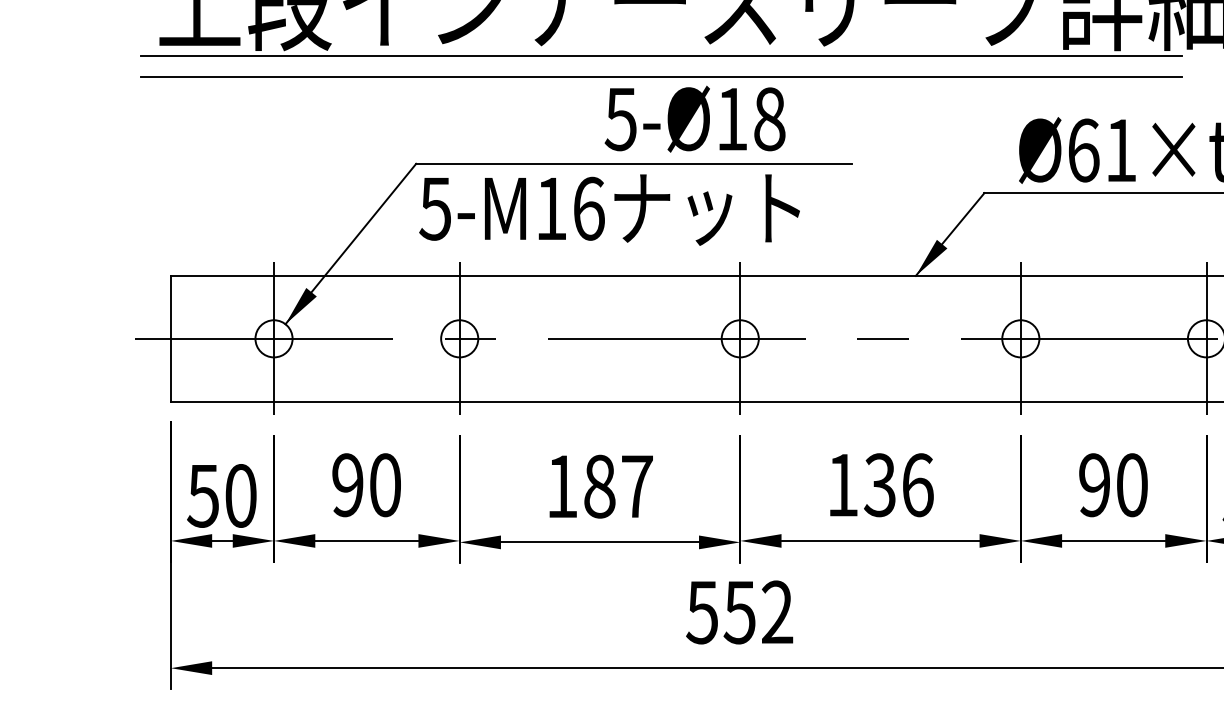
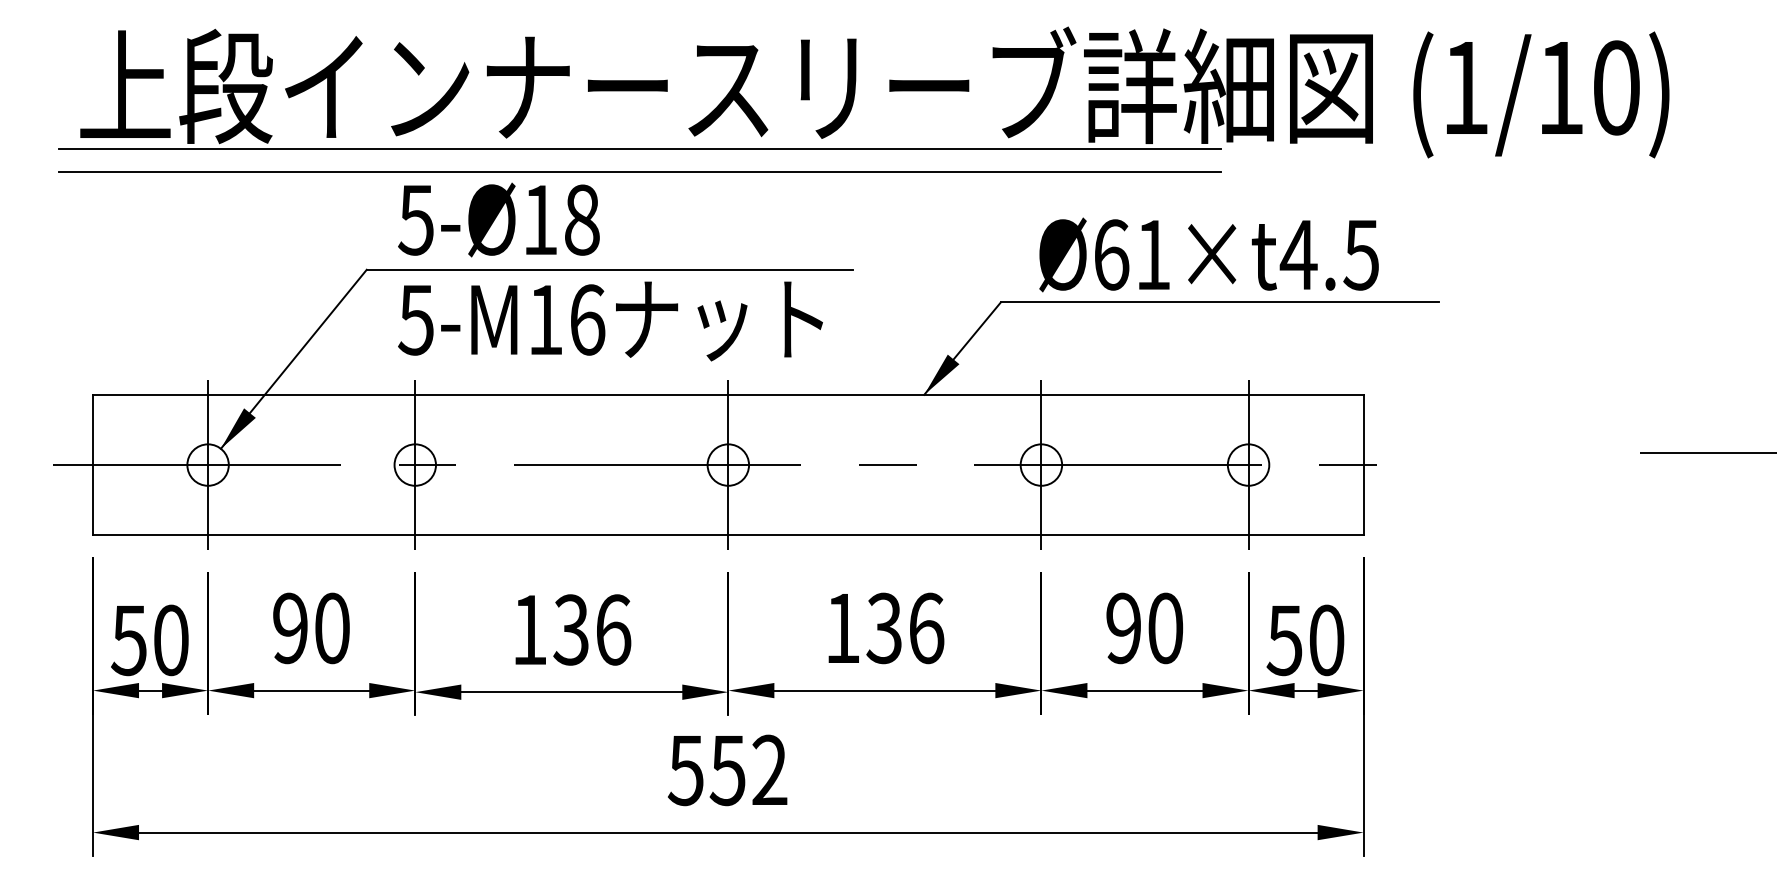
text: (694, 118) -> (498, 219), moved
text: (609, 210) -> (610, 321), moved
text: (618, 486) -> (592, 629), 187 -> 136

